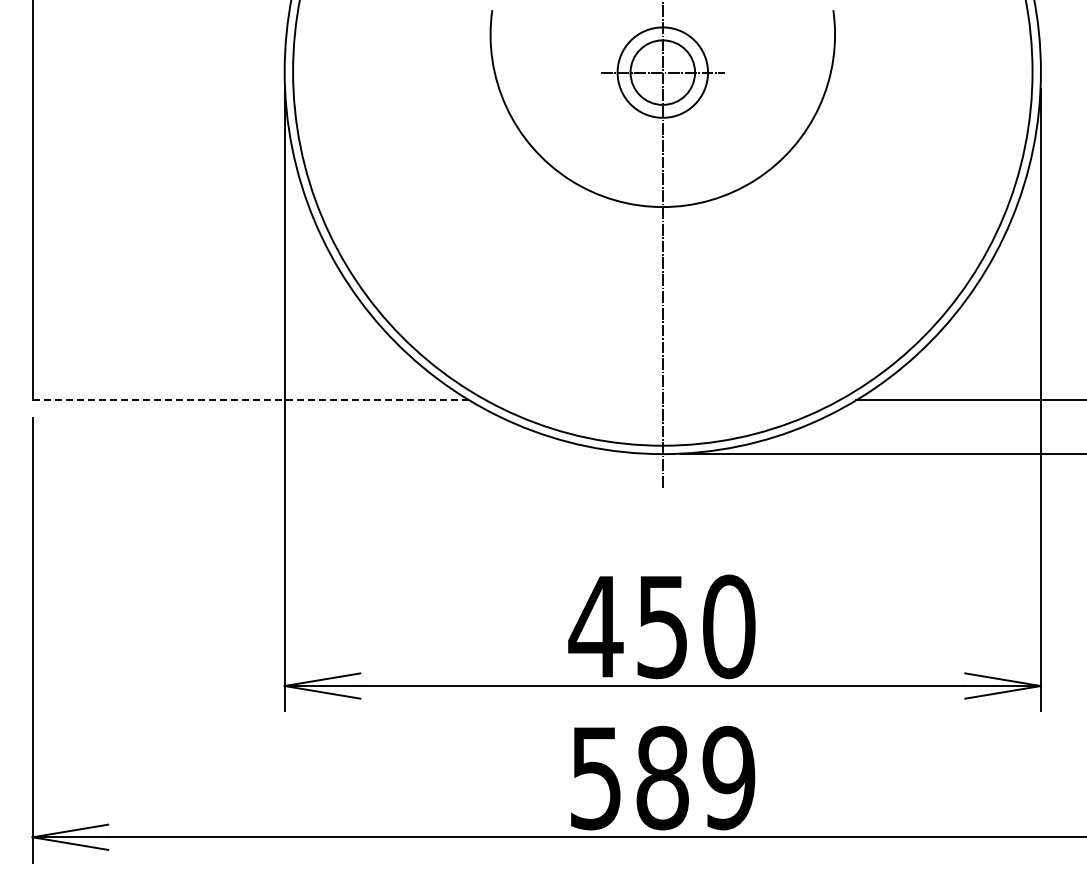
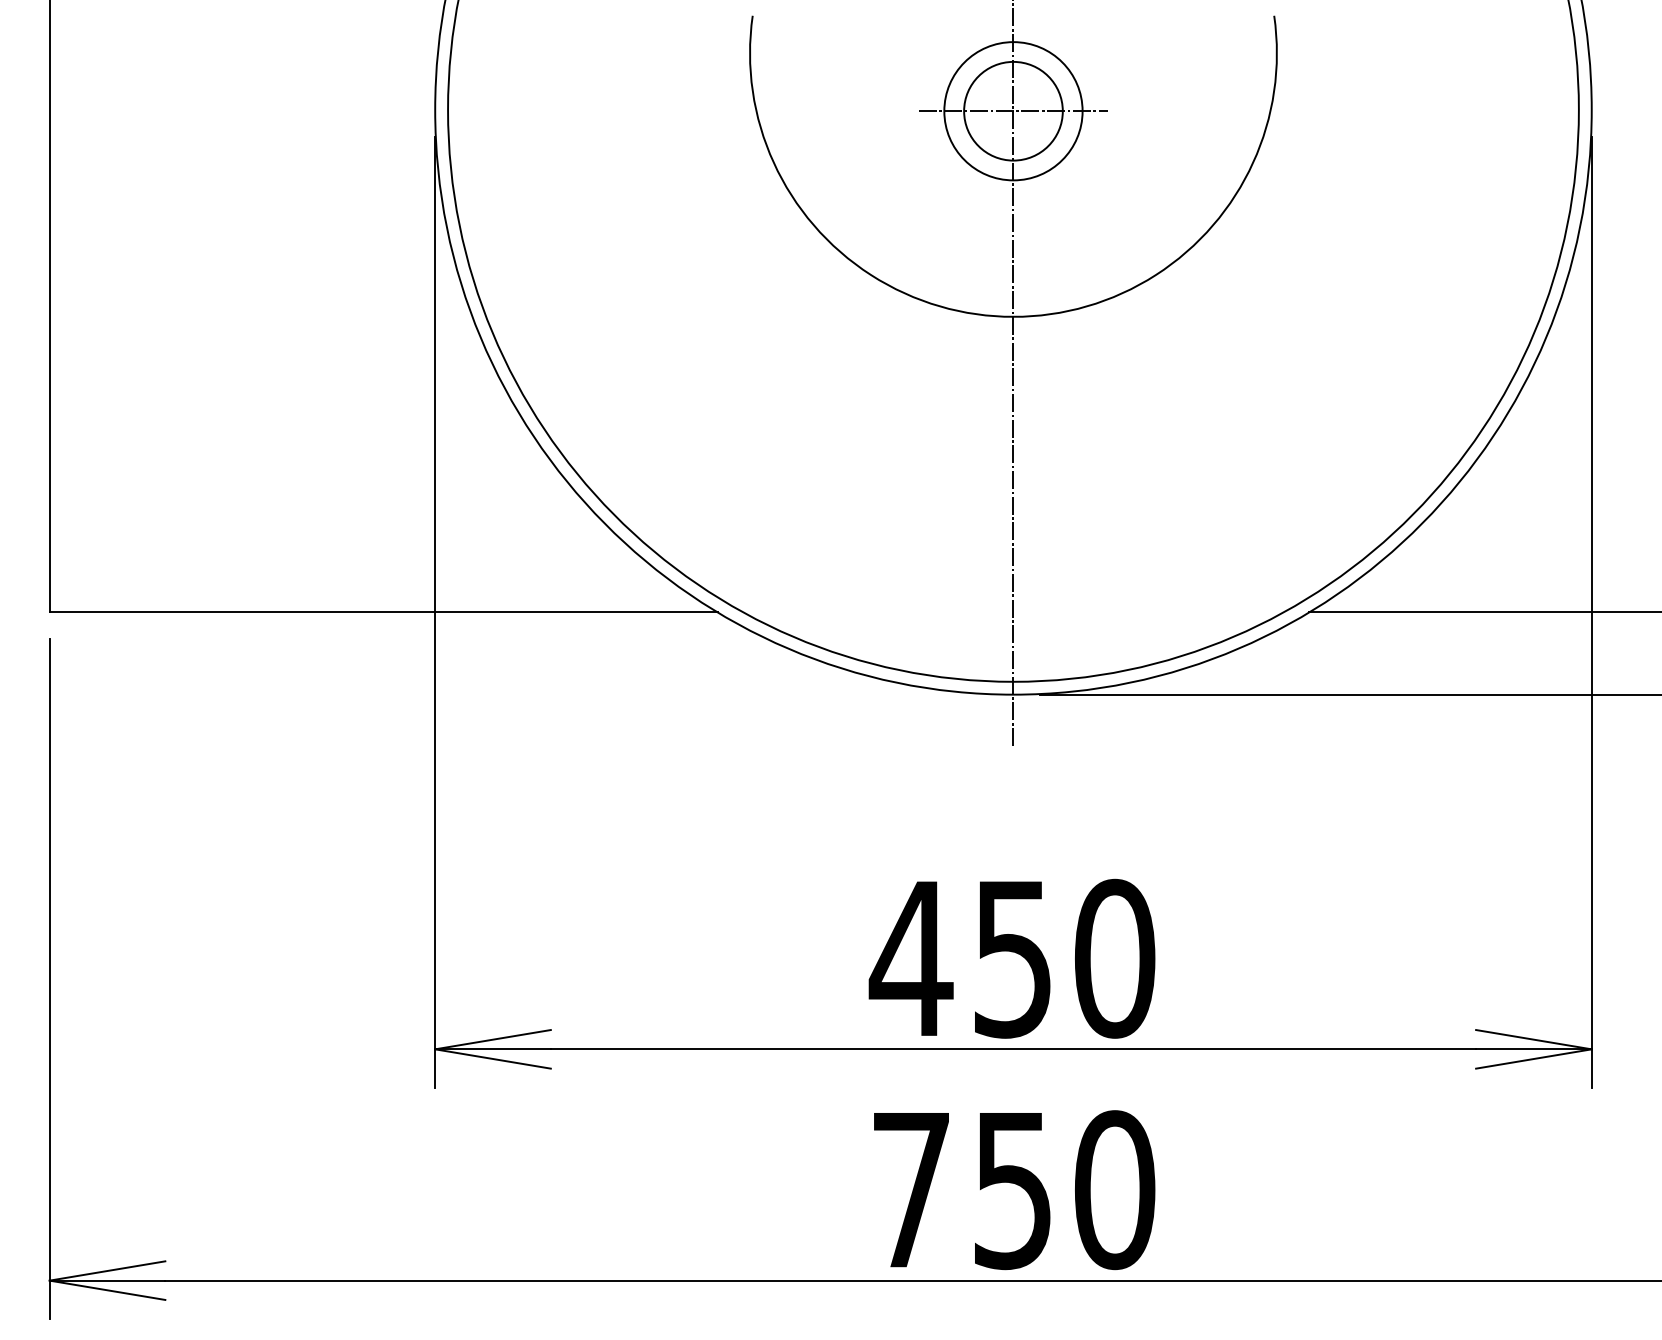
line: (251, 400) -> (384, 612), dashed -> solid
text: (663, 777) -> (1014, 1189), 589 -> 750

